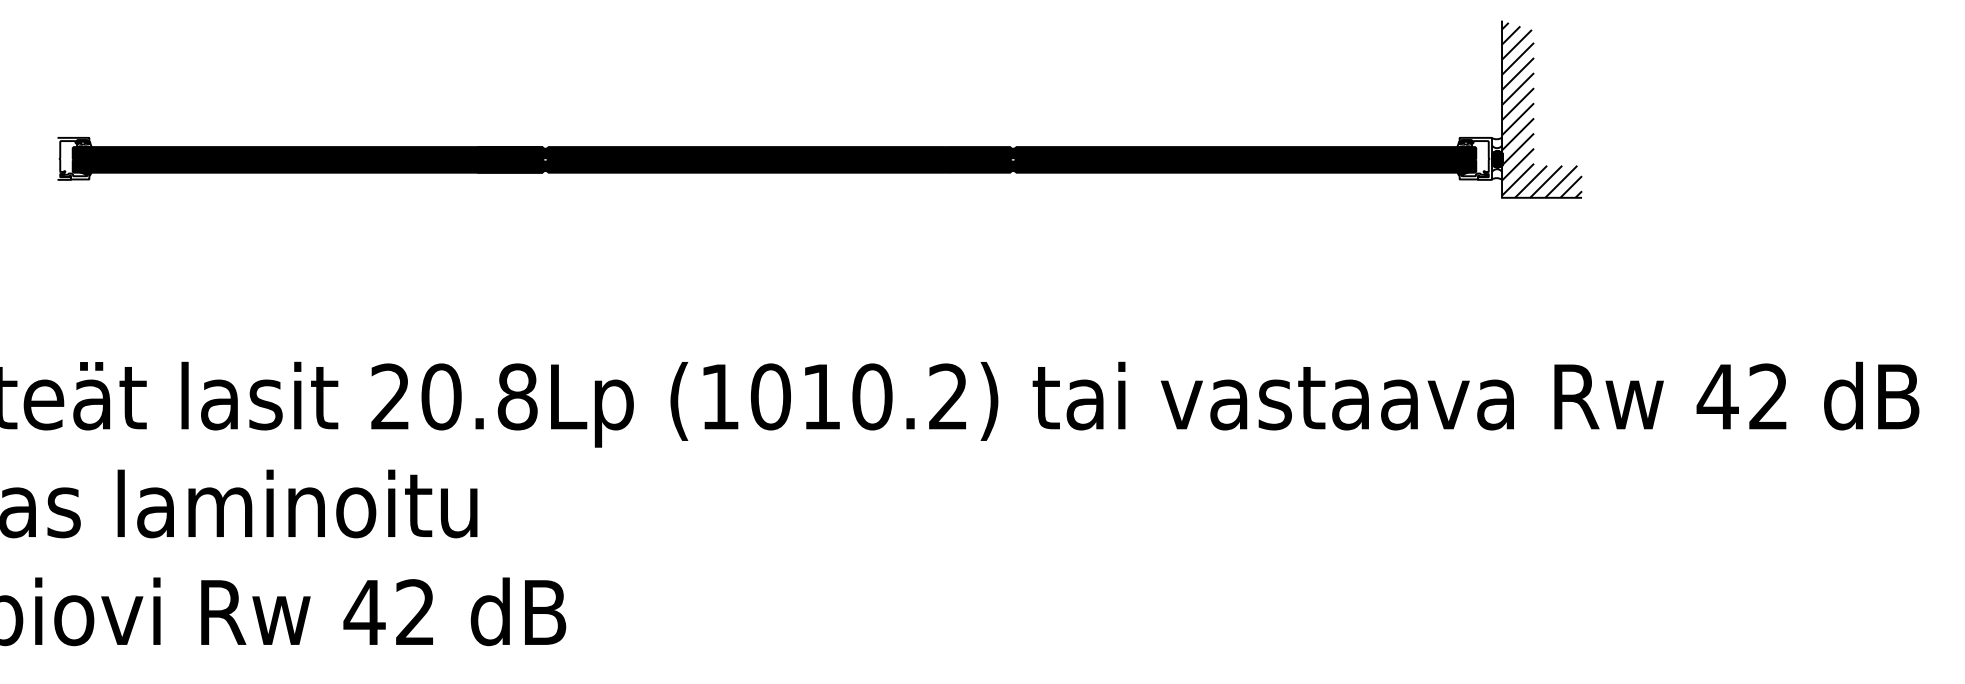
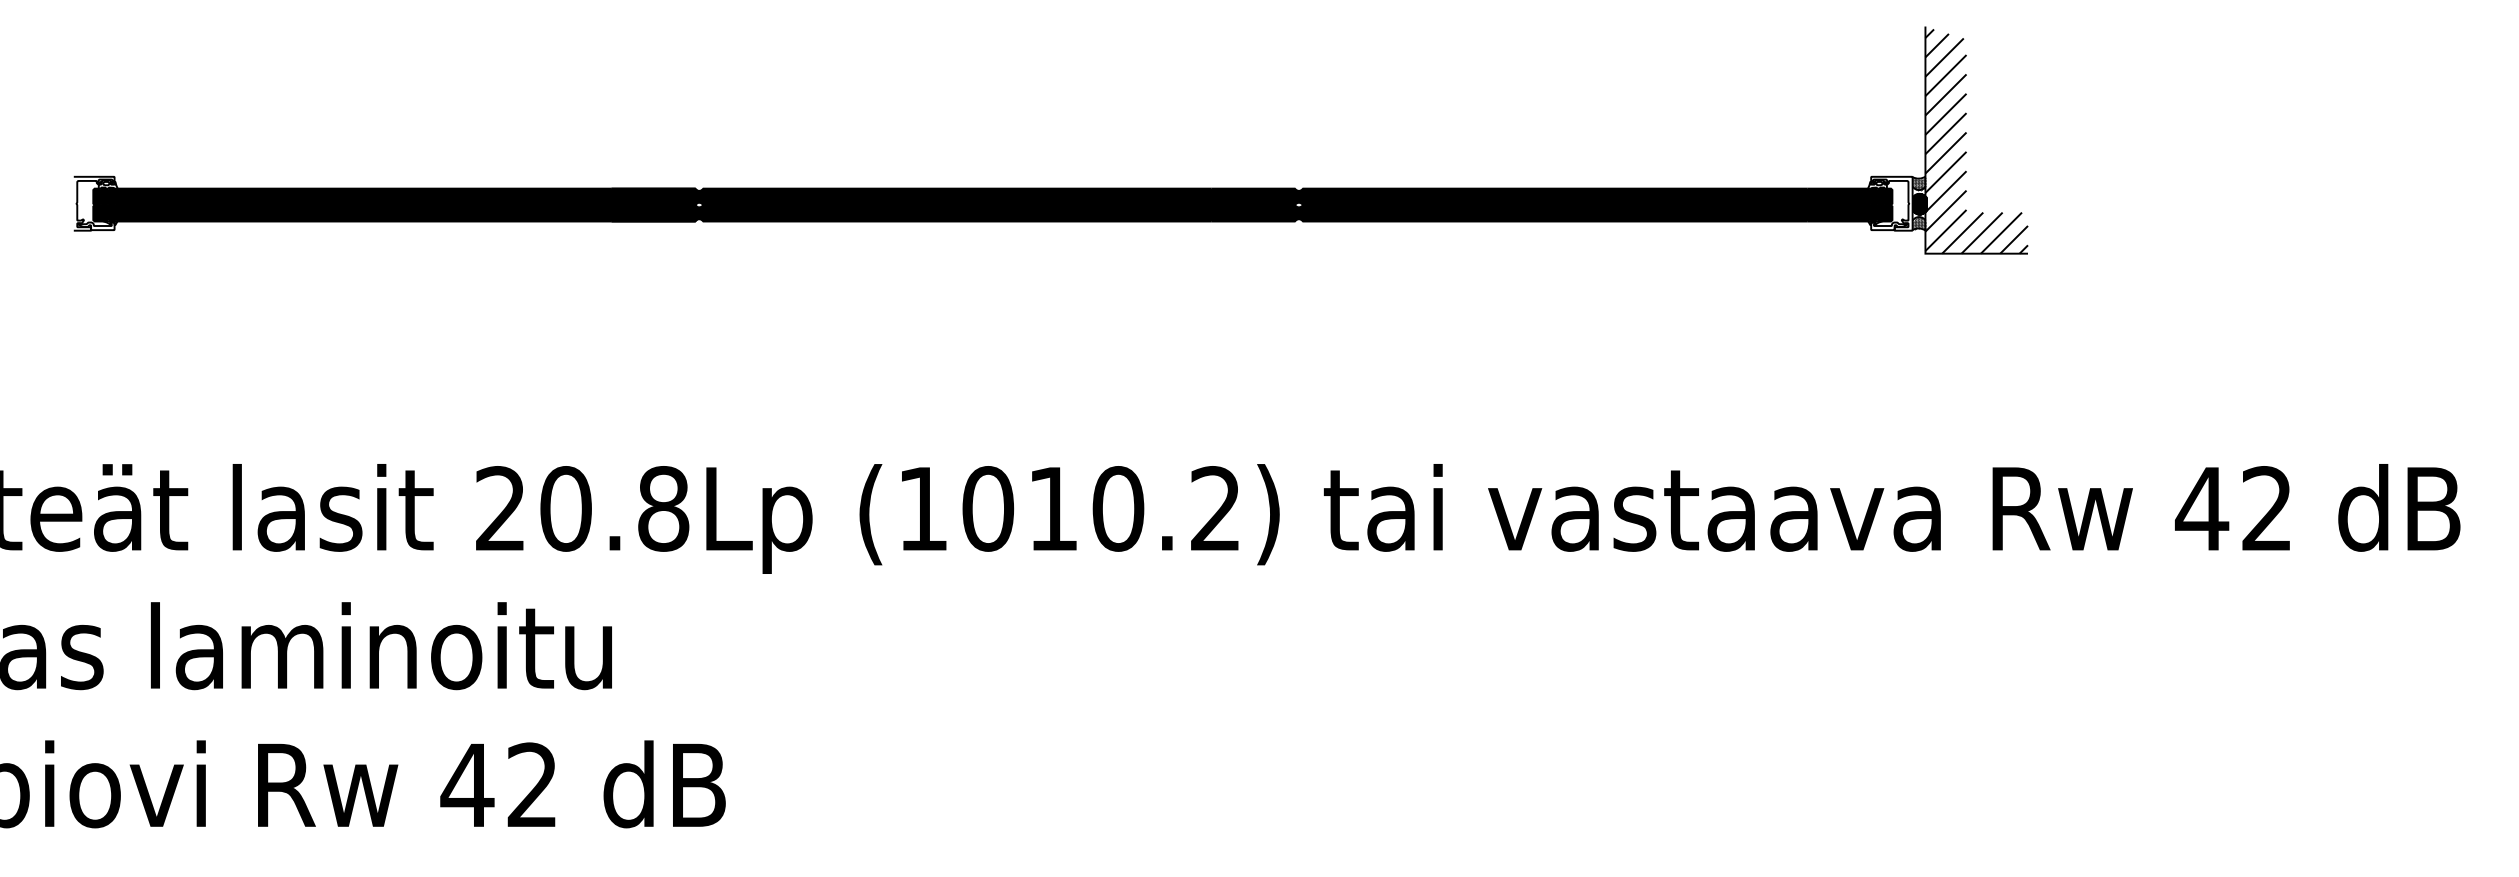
hatch: (1497, 143) -> (1919, 183), added
hatch: (1497, 174) -> (1919, 223), added

